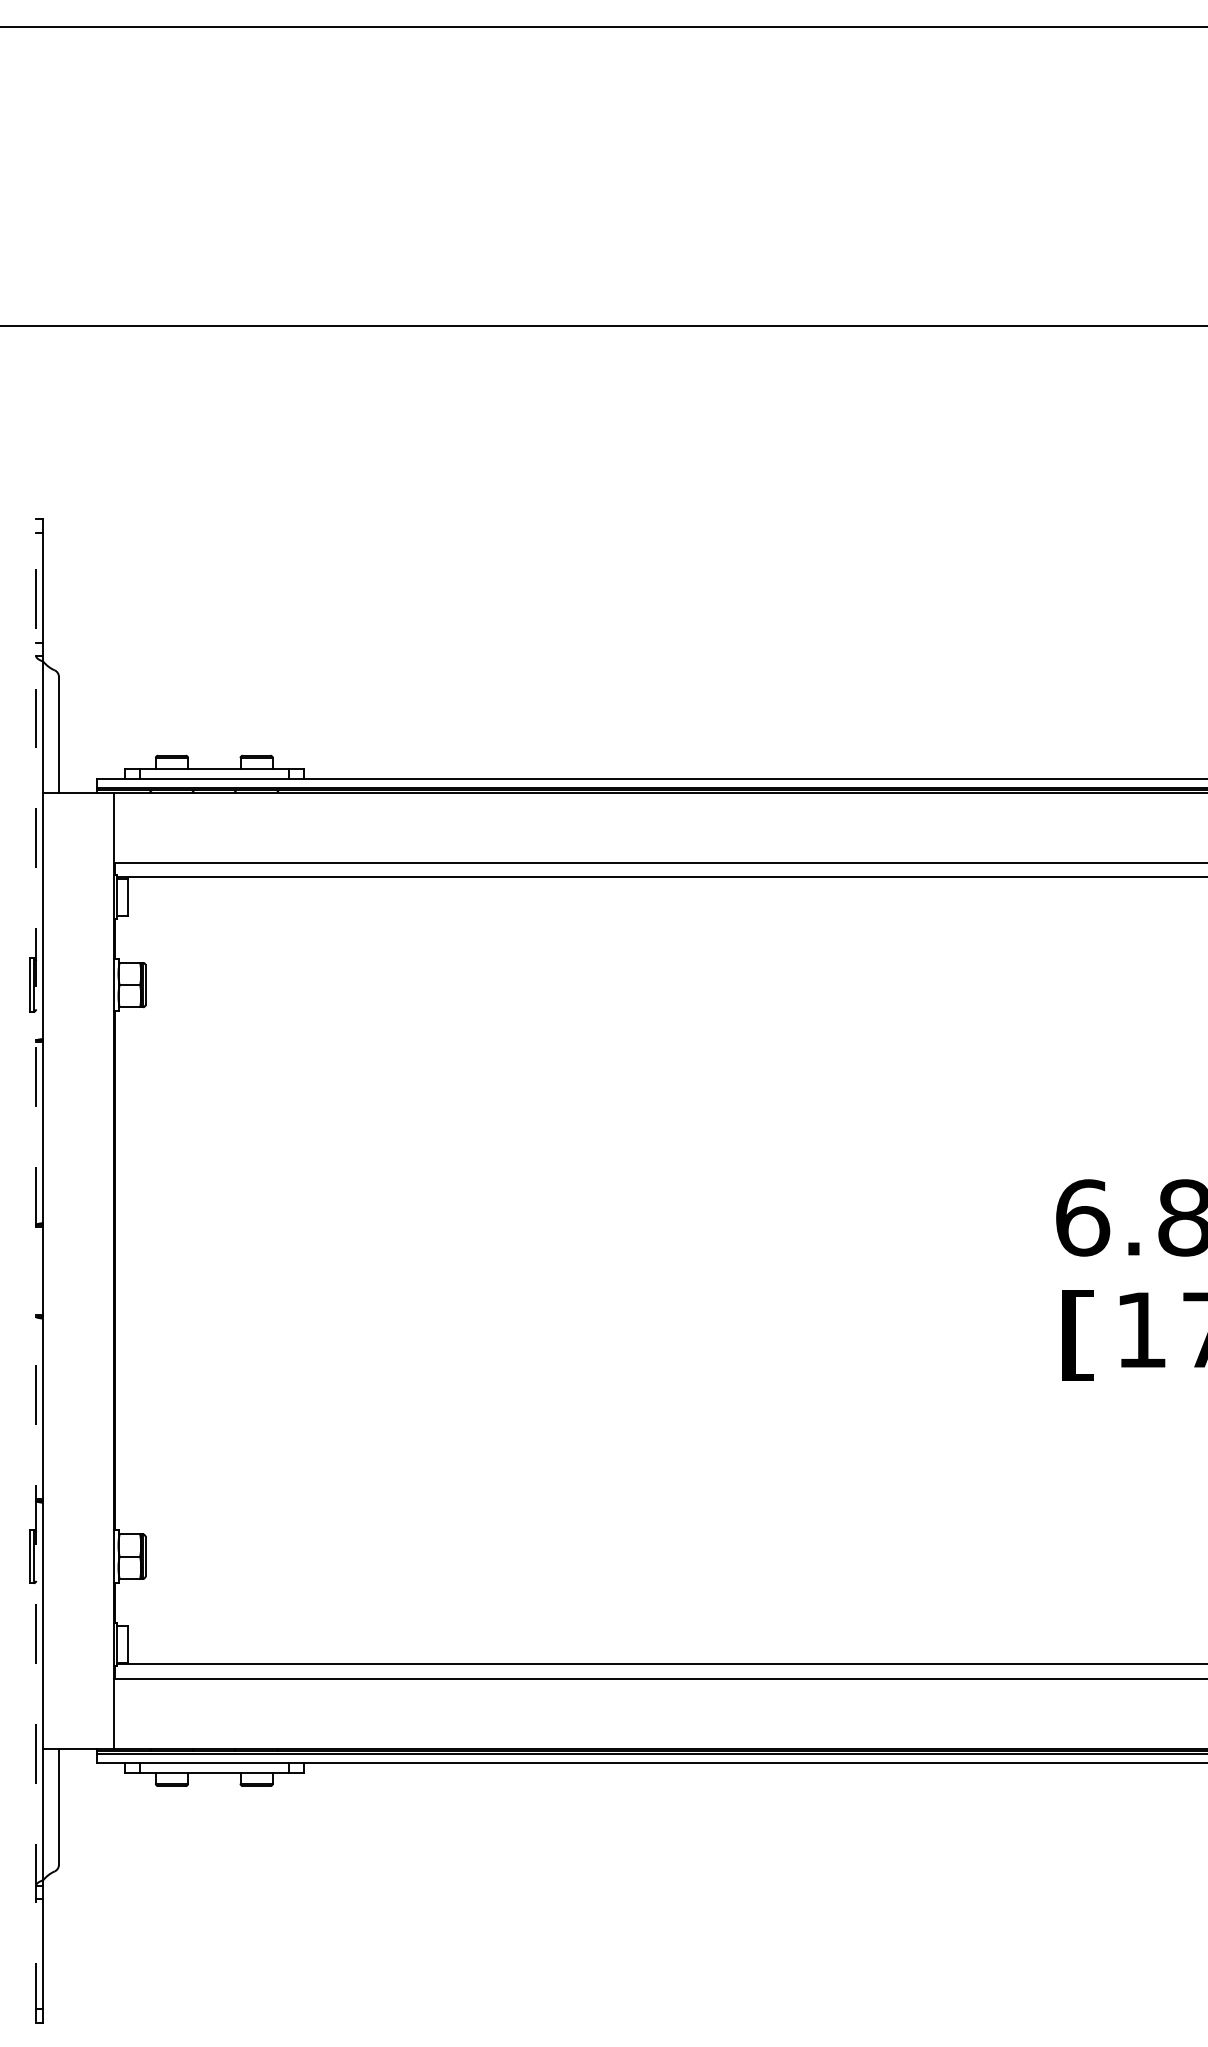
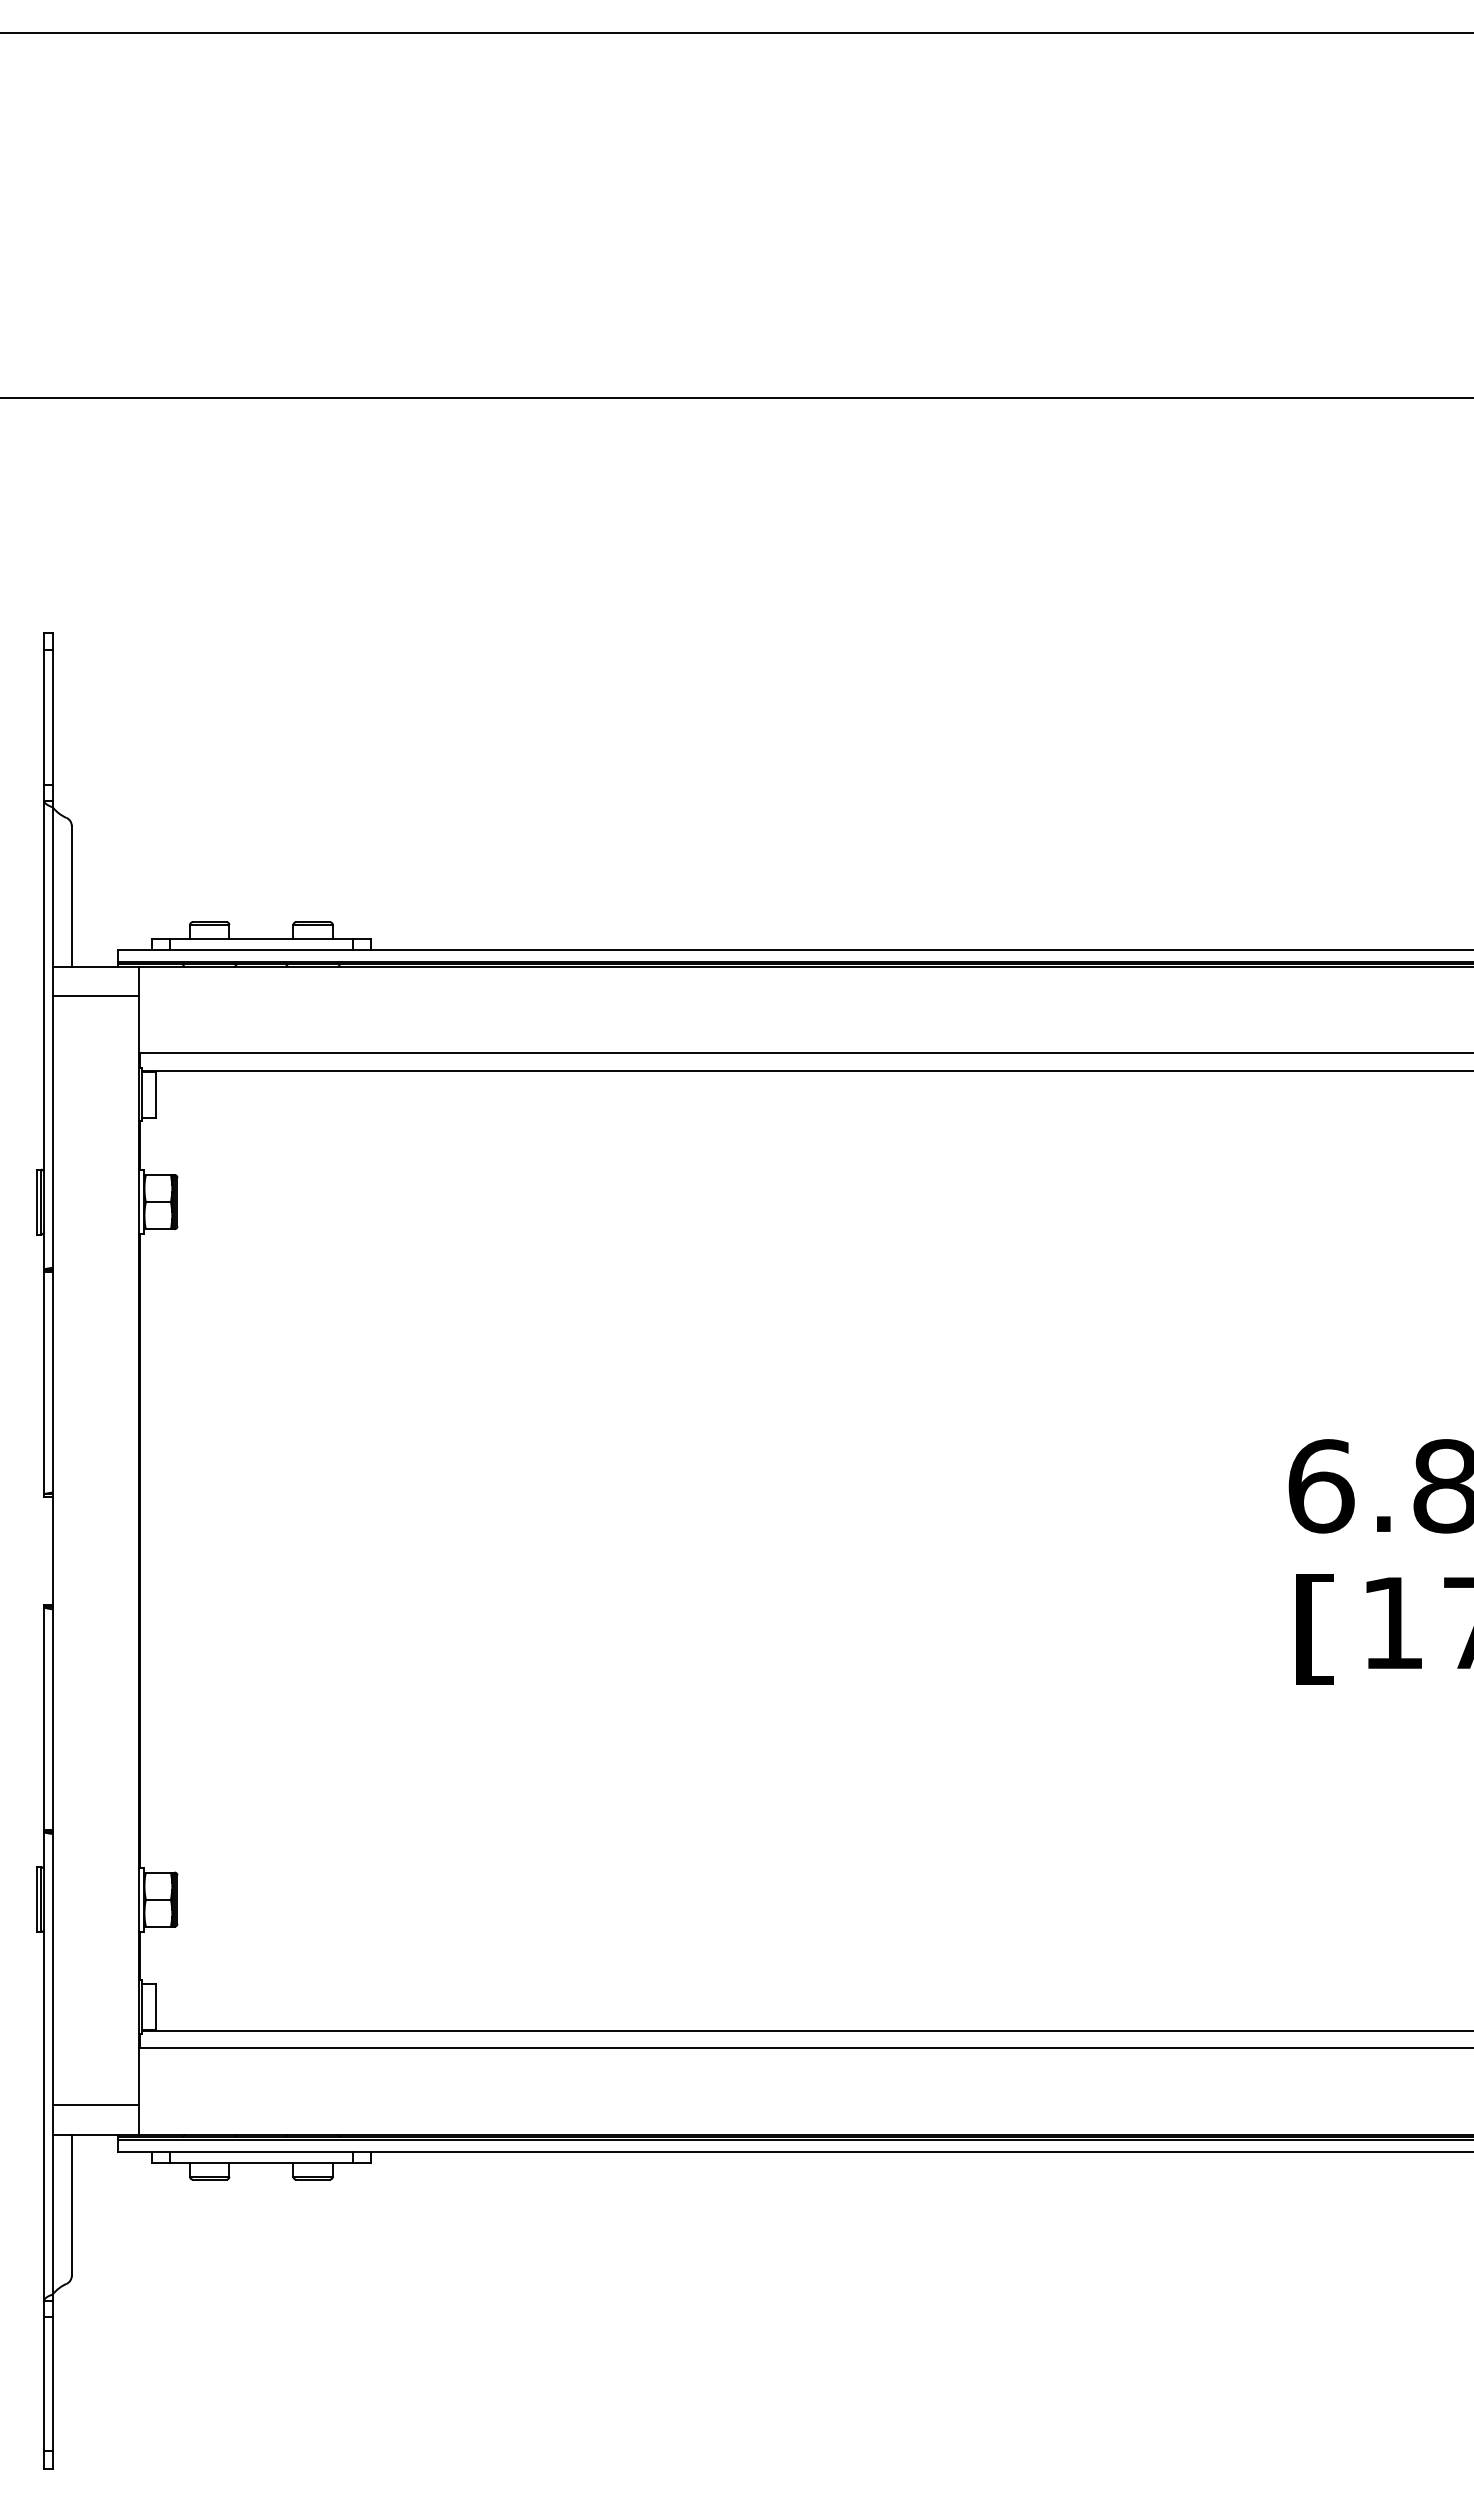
line: (78, 816) -> (95, 996), added
line: (36, 872) -> (44, 1064), dashed -> solid
line: (36, 1668) -> (44, 2036), dashed -> solid
line: (78, 1725) -> (95, 2105), added

